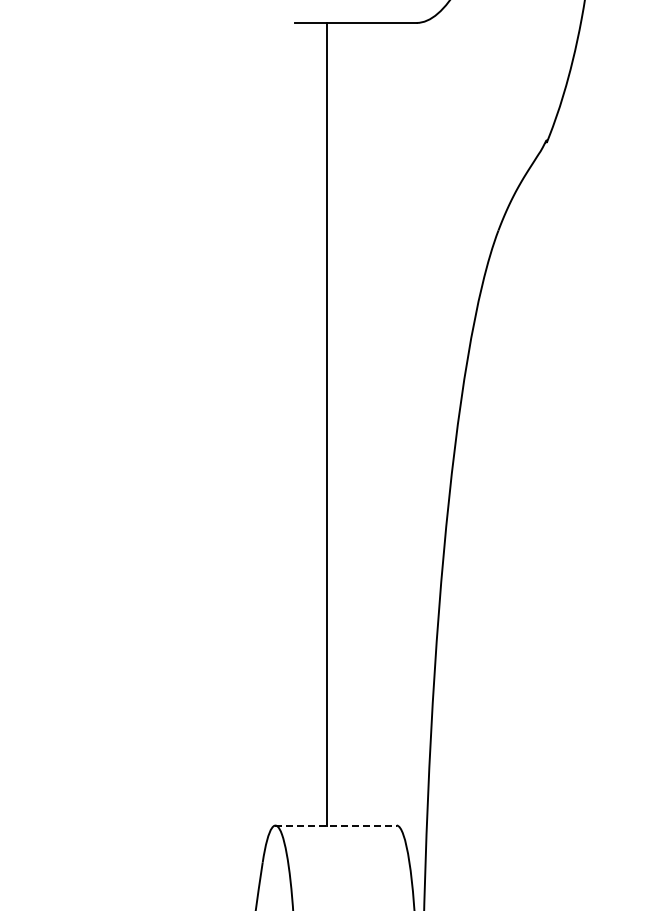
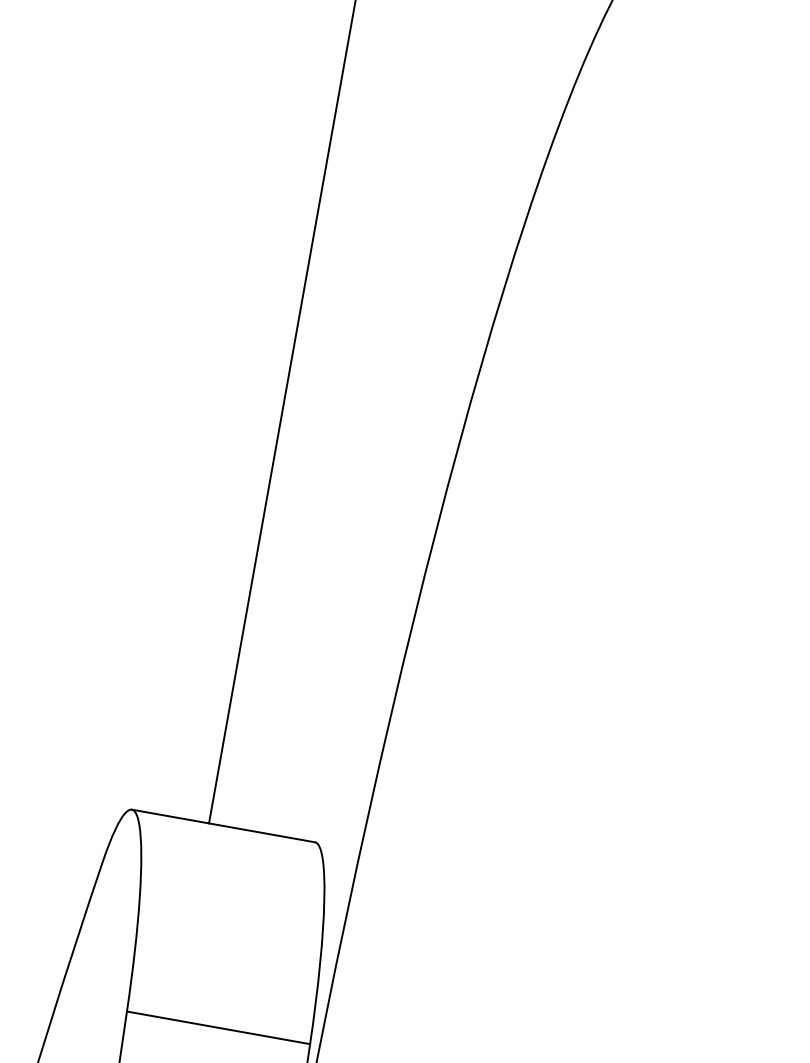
line: (336, 825) -> (224, 825), dashed -> solid

